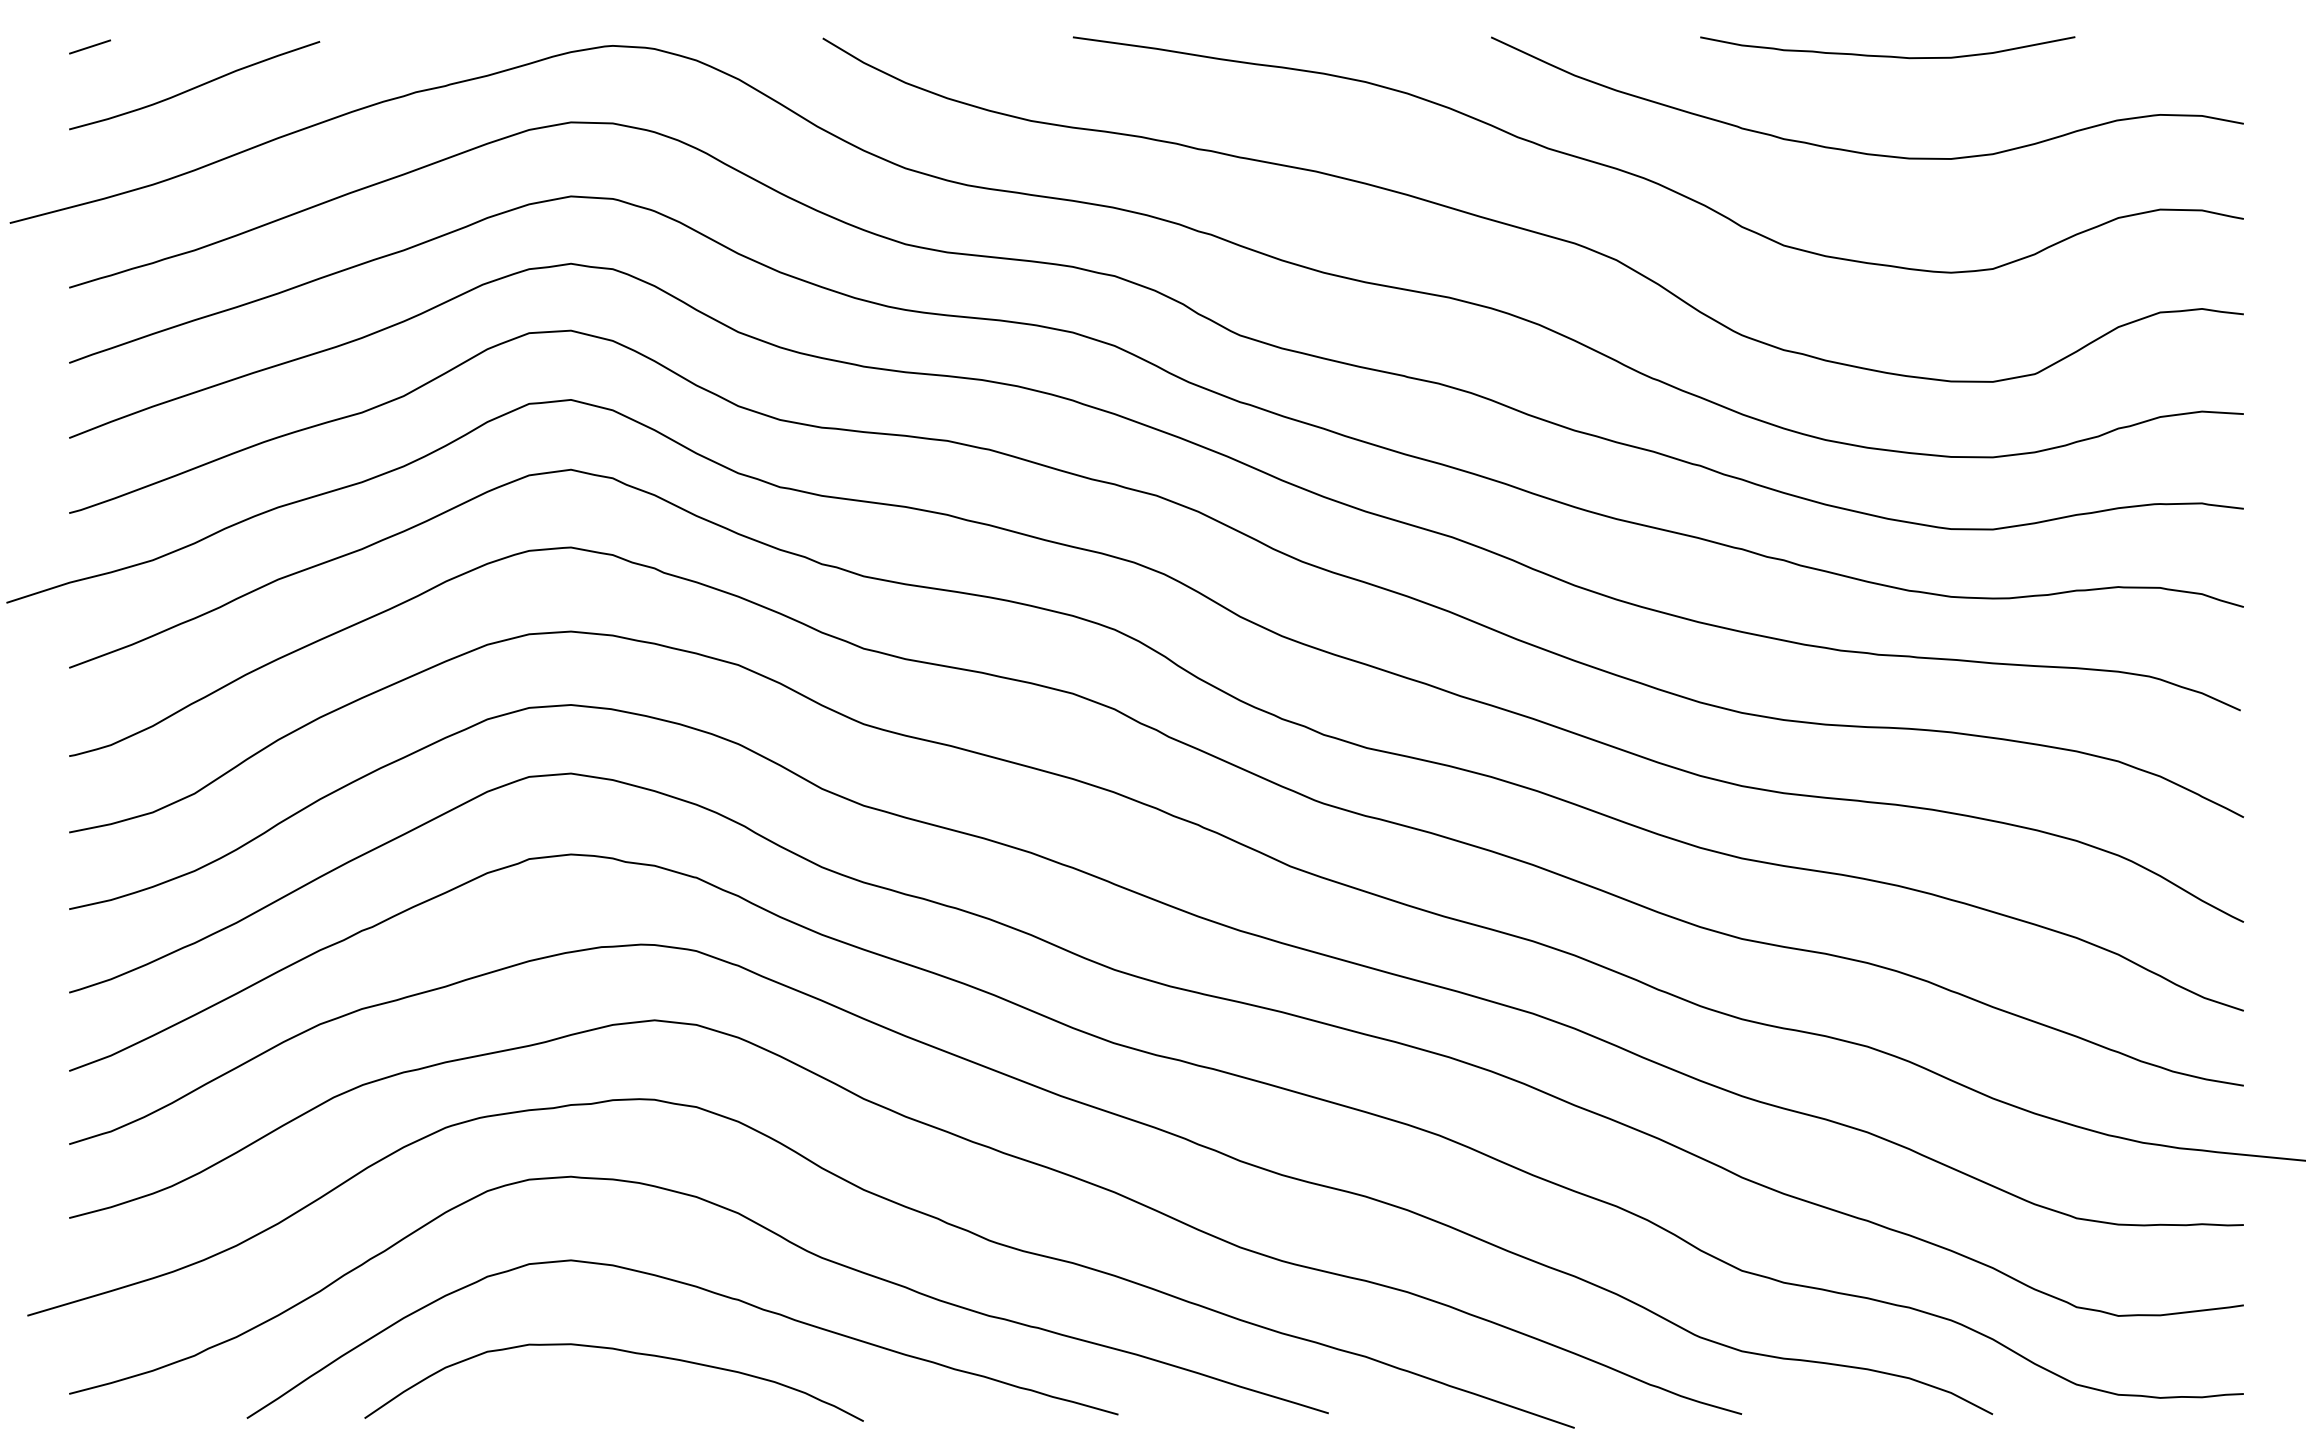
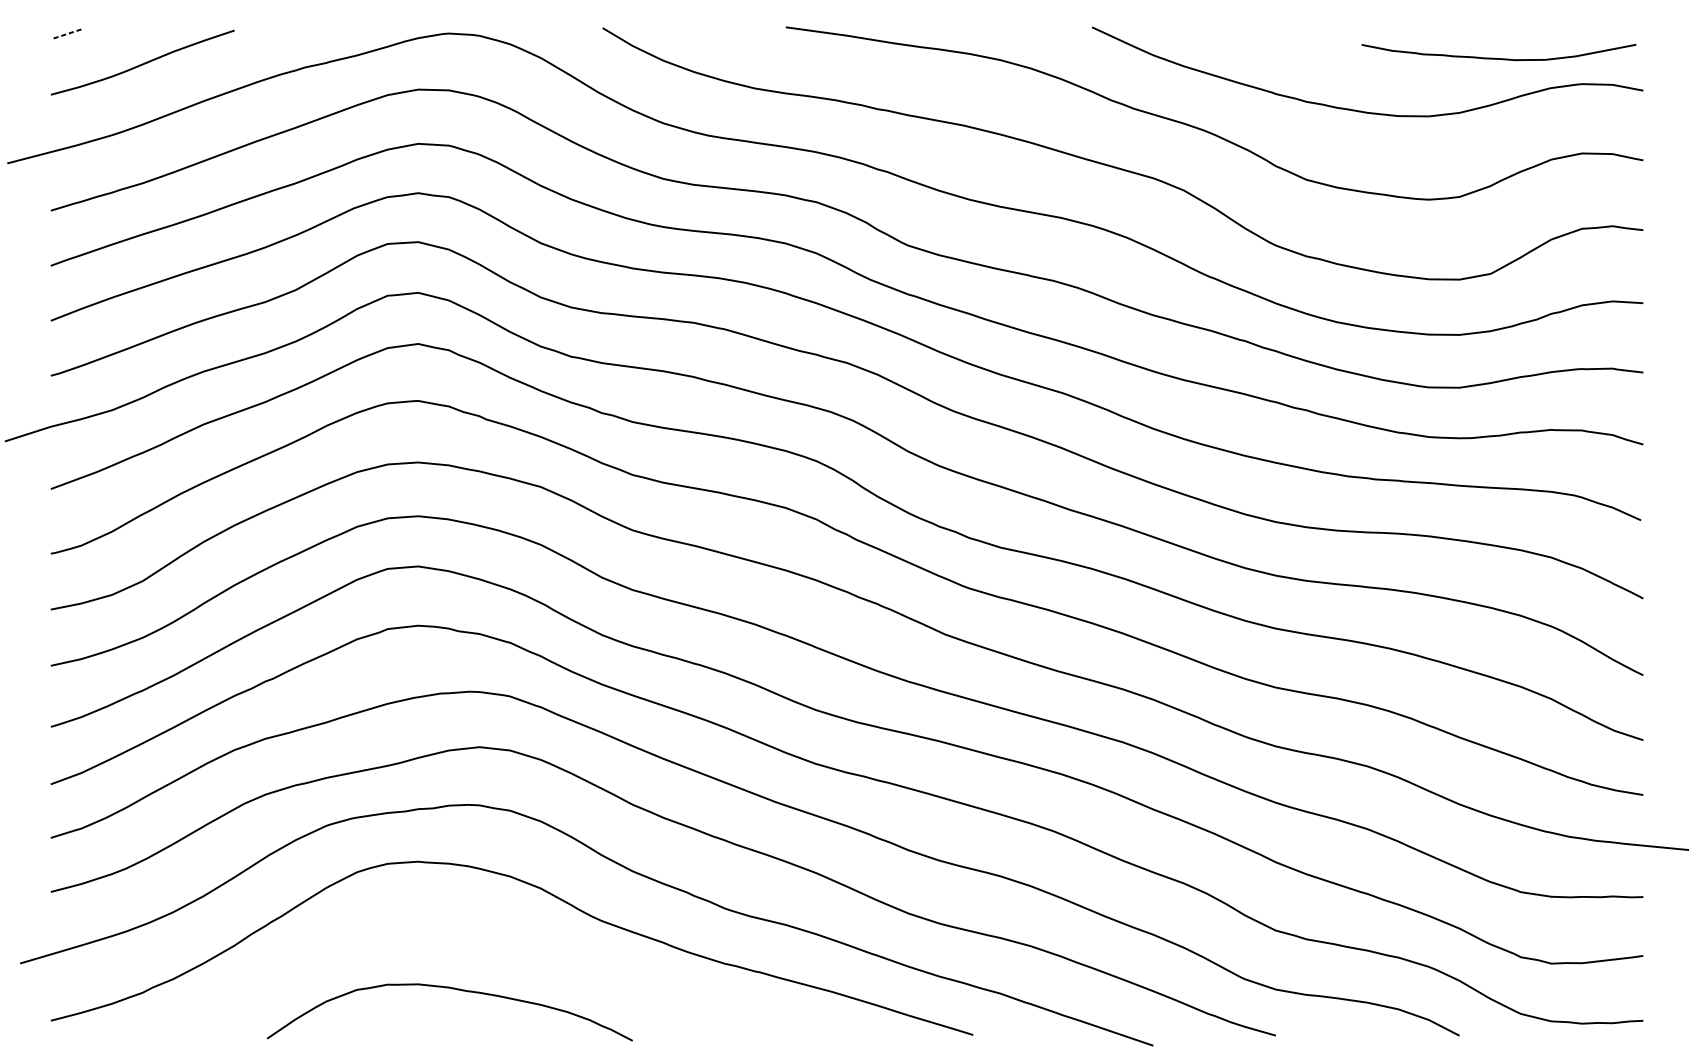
line: (90, 47) -> (66, 34), solid -> dashed
curve: (1887, 55) -> (1498, 58), moved
curve: (694, 1287) -> (508, 942), removed

